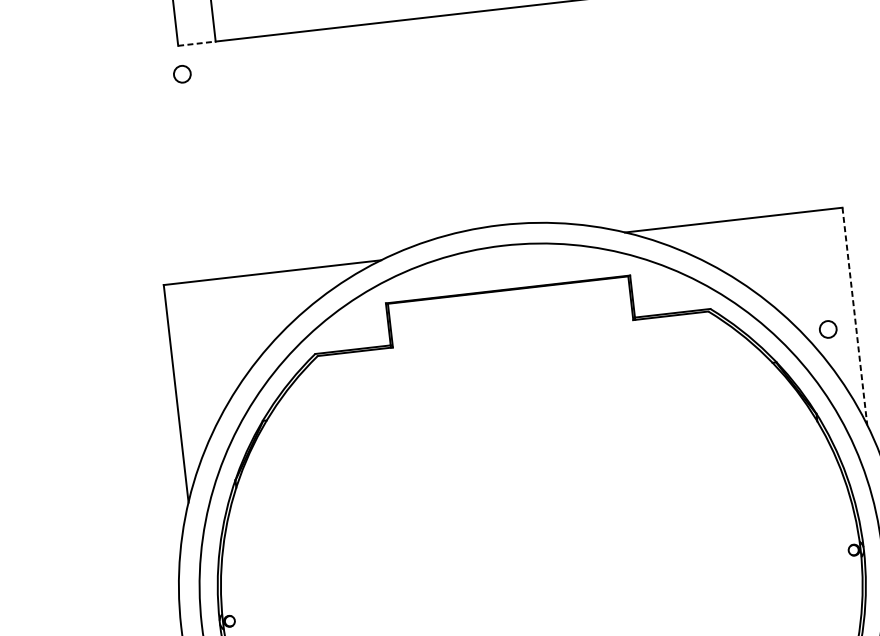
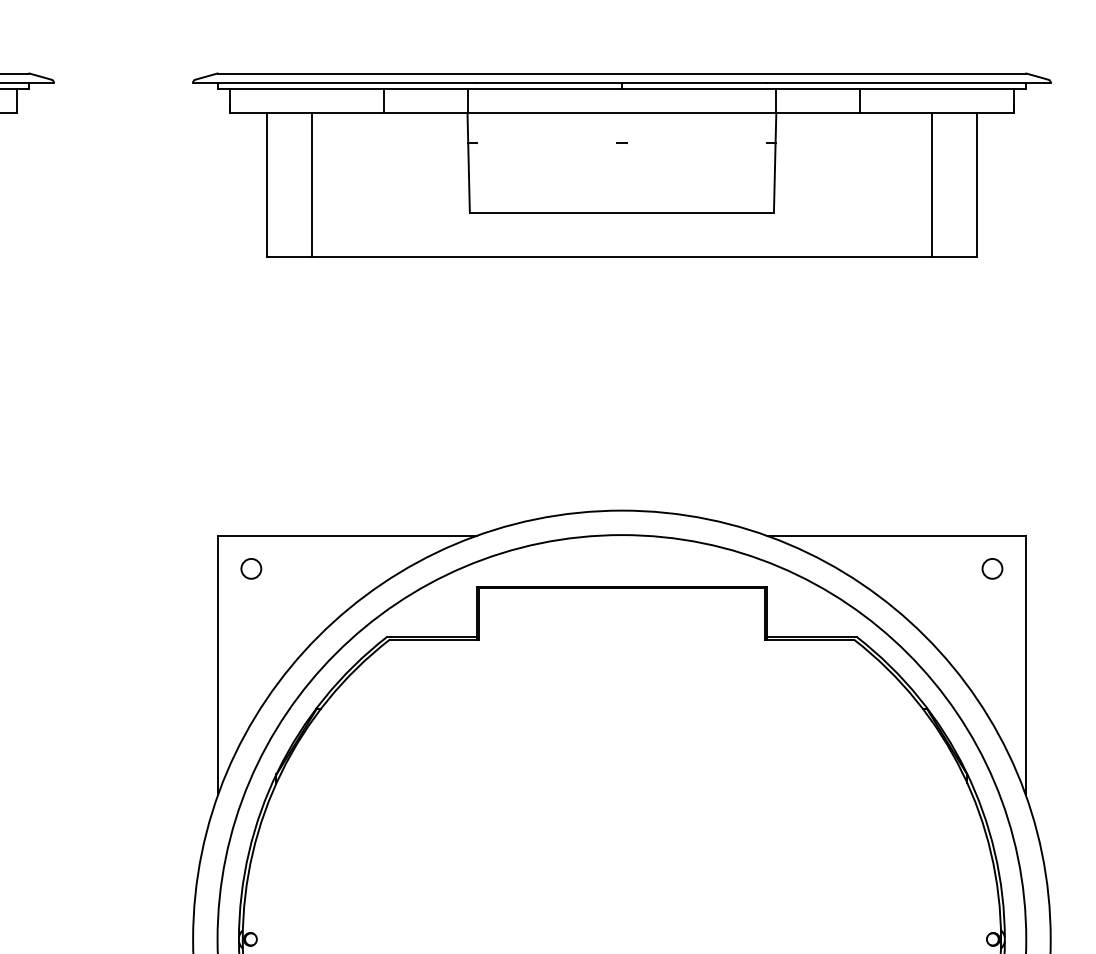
line: (197, 43) -> (290, 256), dashed -> solid
circle: (182, 73) -> (251, 568), moved
line: (854, 316) -> (1025, 665), dashed -> solid
circle: (828, 329) -> (992, 568), moved

